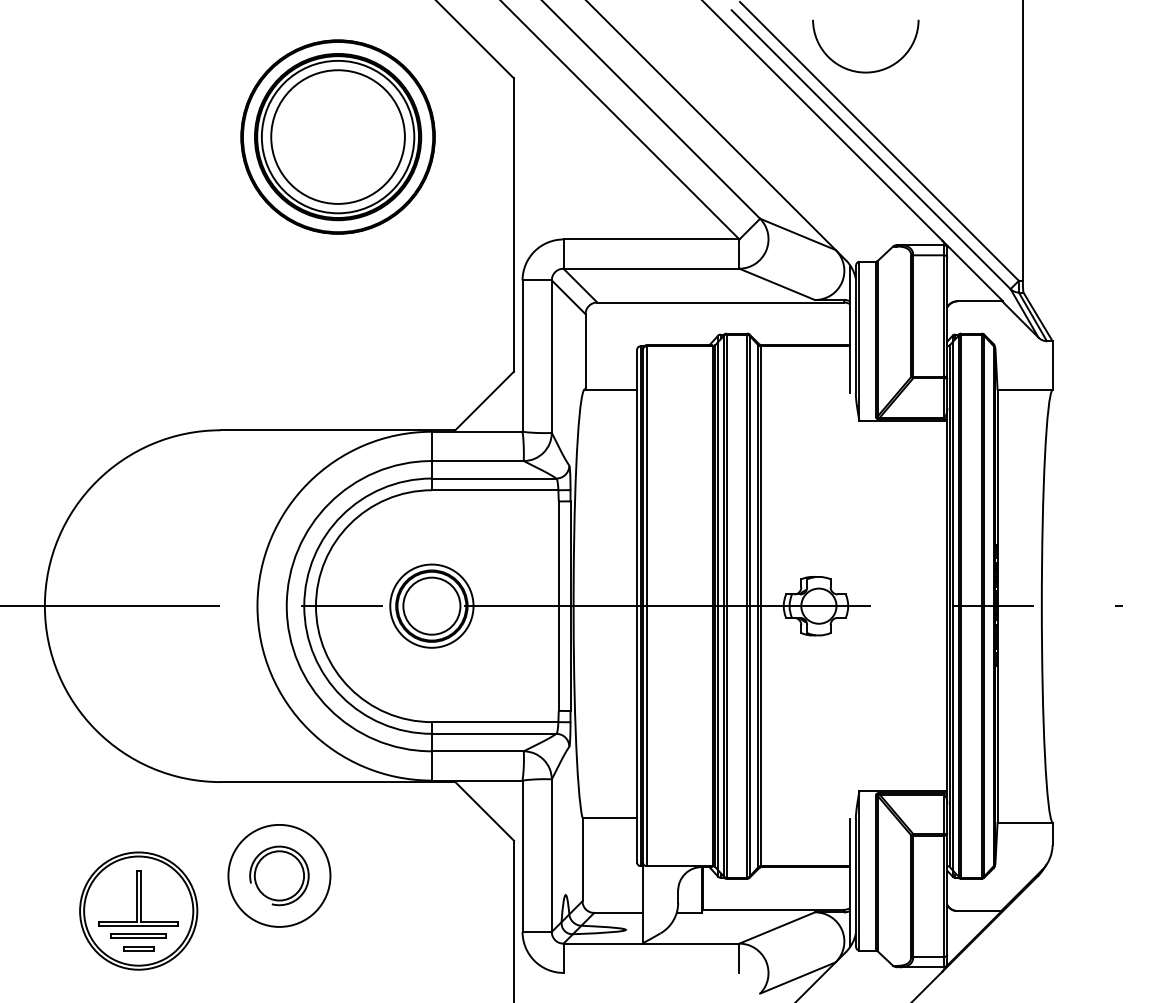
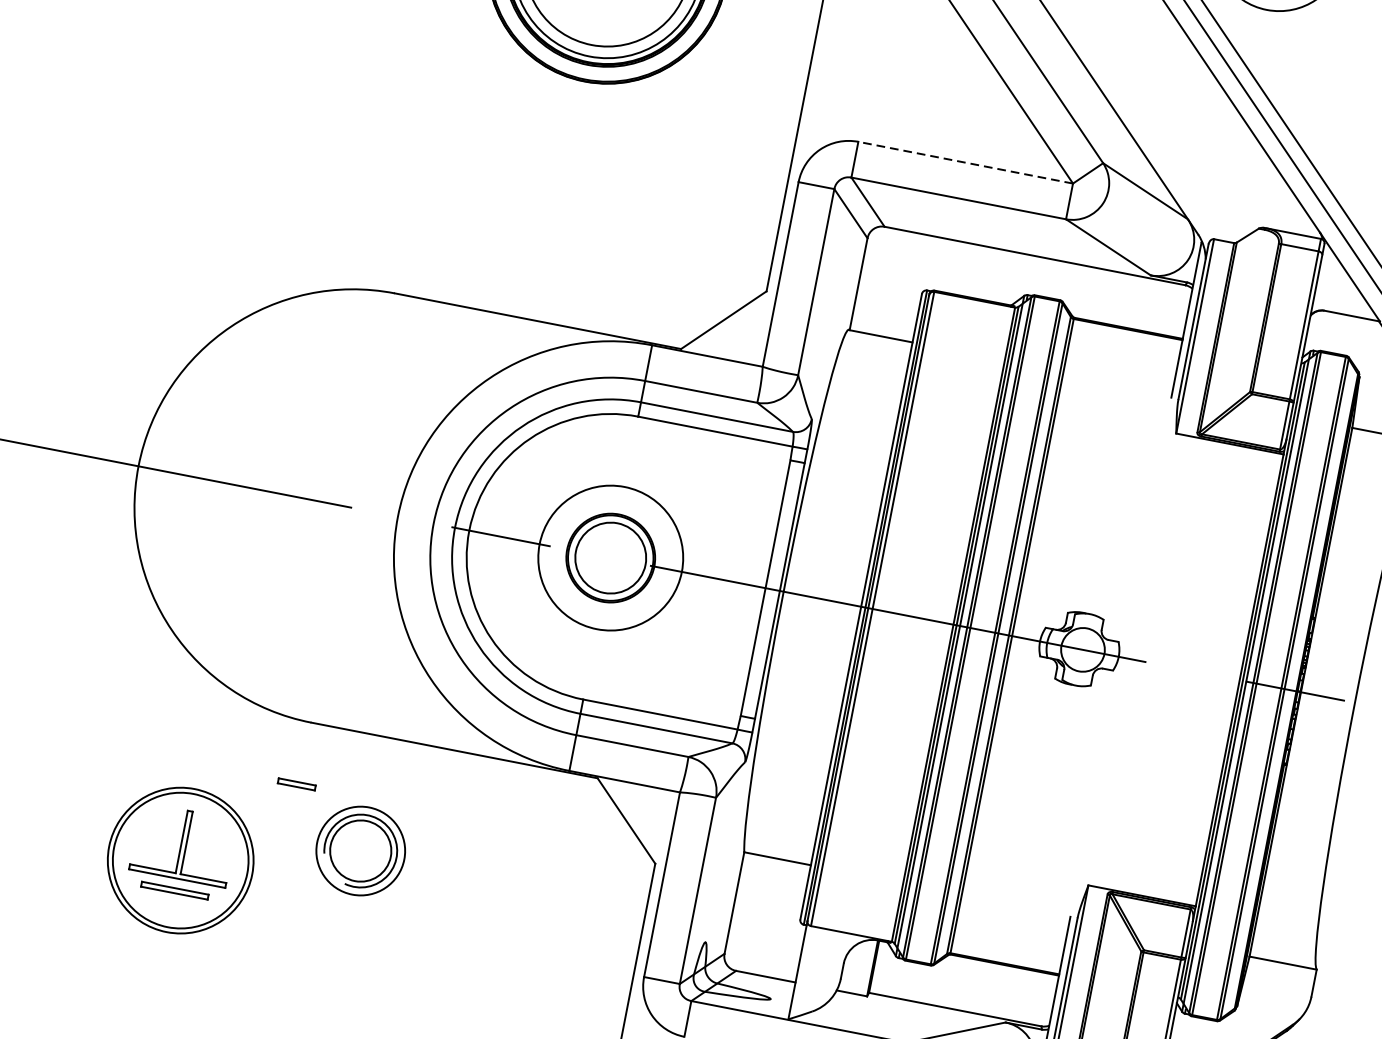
line: (651, 239) -> (965, 162), solid -> dashed
circle: (431, 605) -> (610, 557), size x1.4
circle: (279, 875) -> (360, 850), size x0.7
part: (138, 948) -> (296, 783), moved

